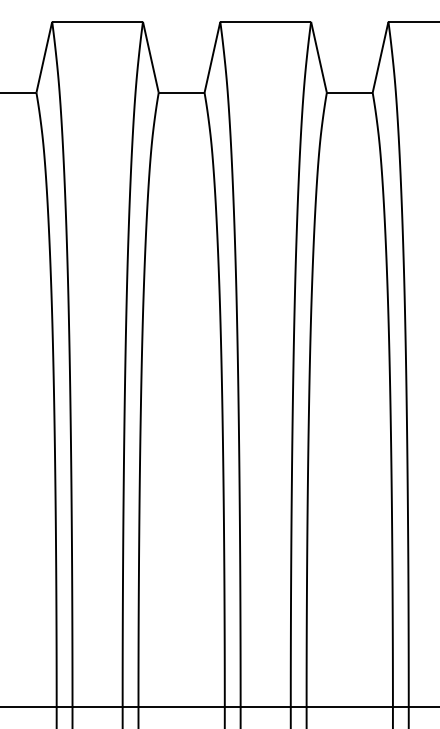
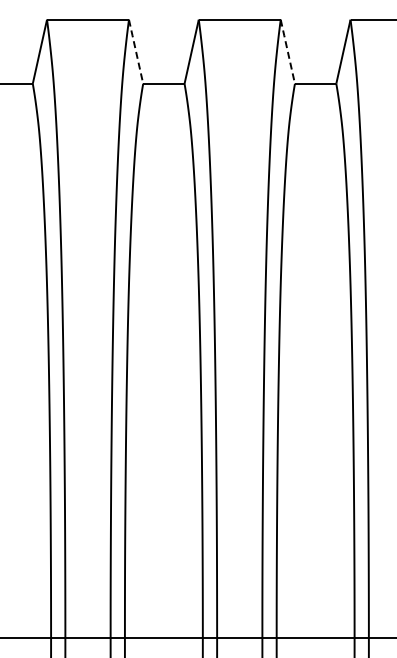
line: (151, 58) -> (136, 52), solid -> dashed
line: (318, 58) -> (287, 52), solid -> dashed

